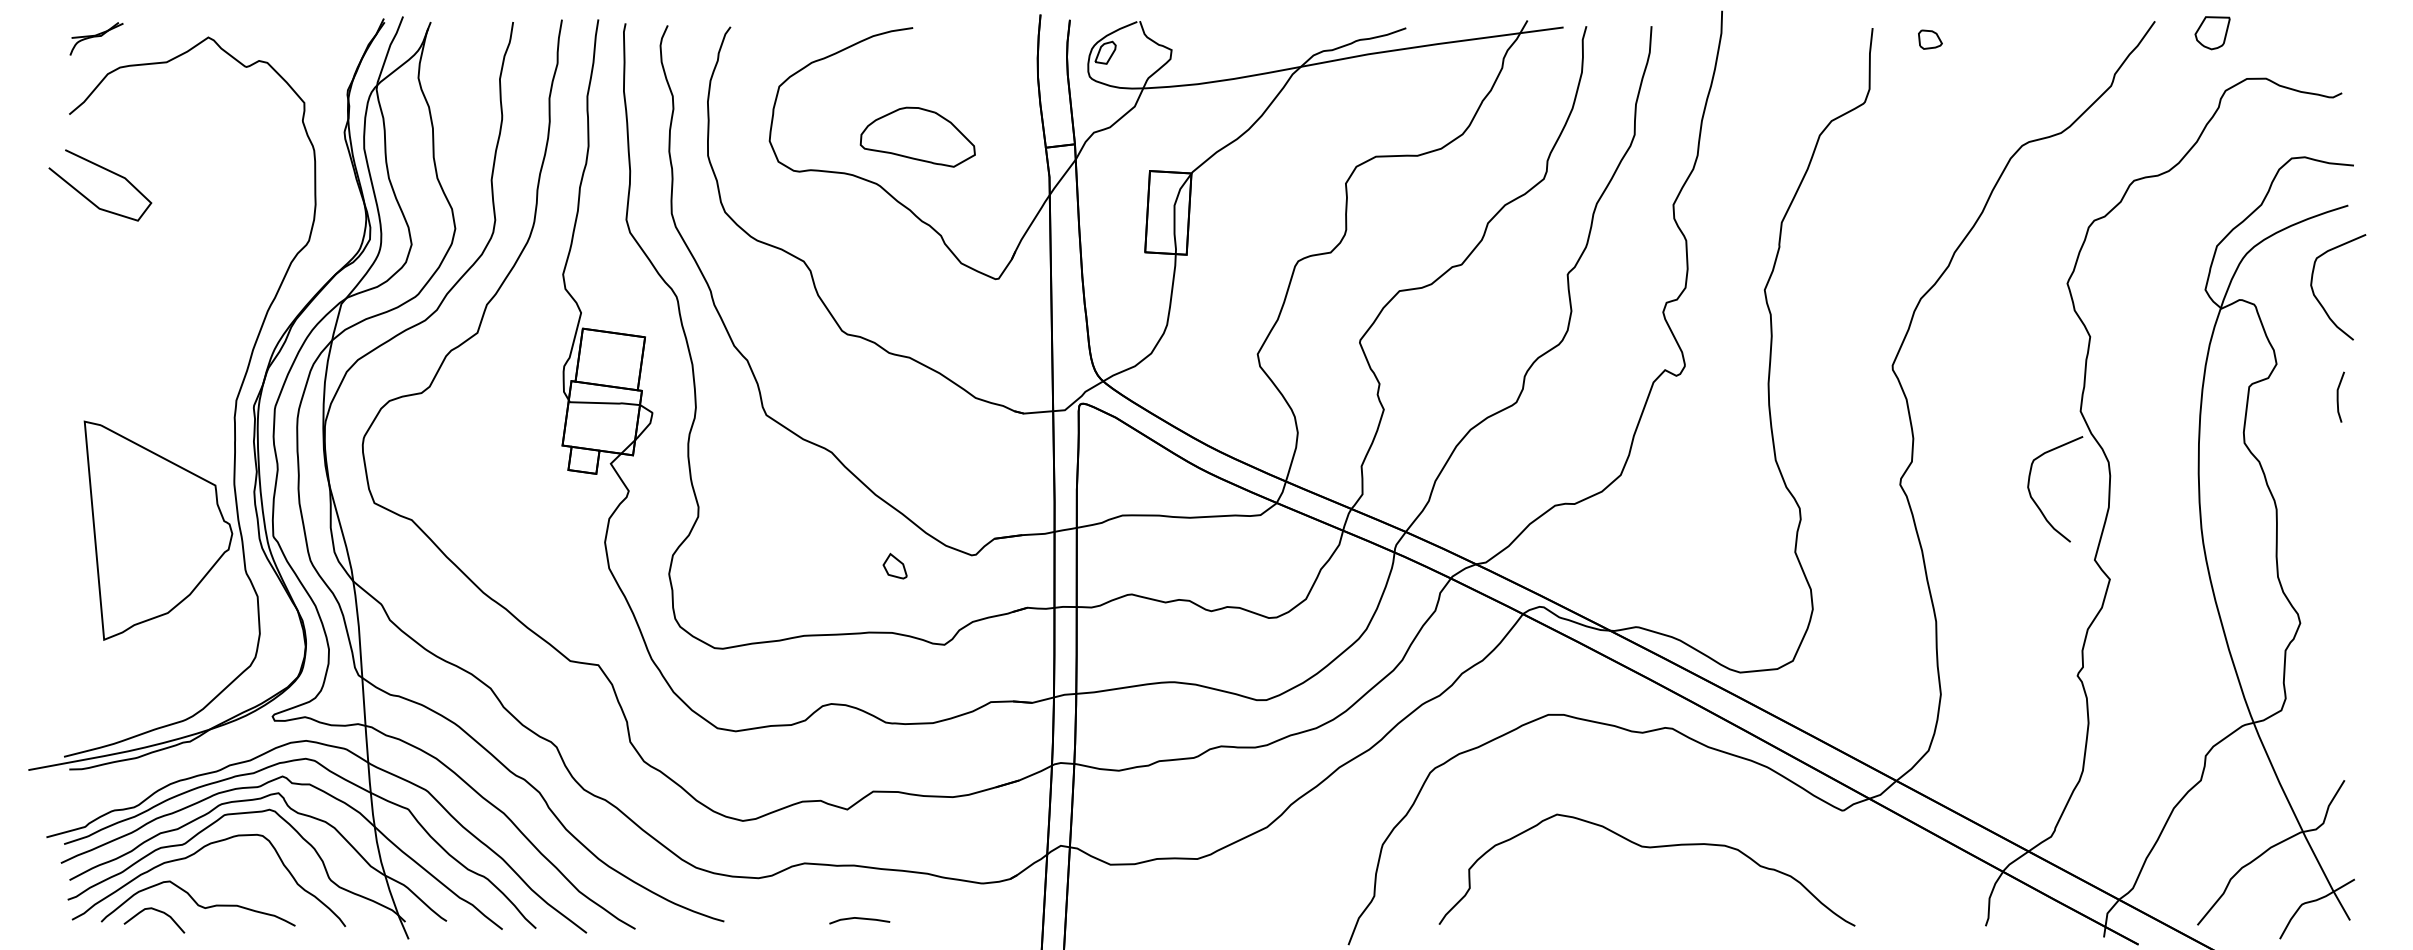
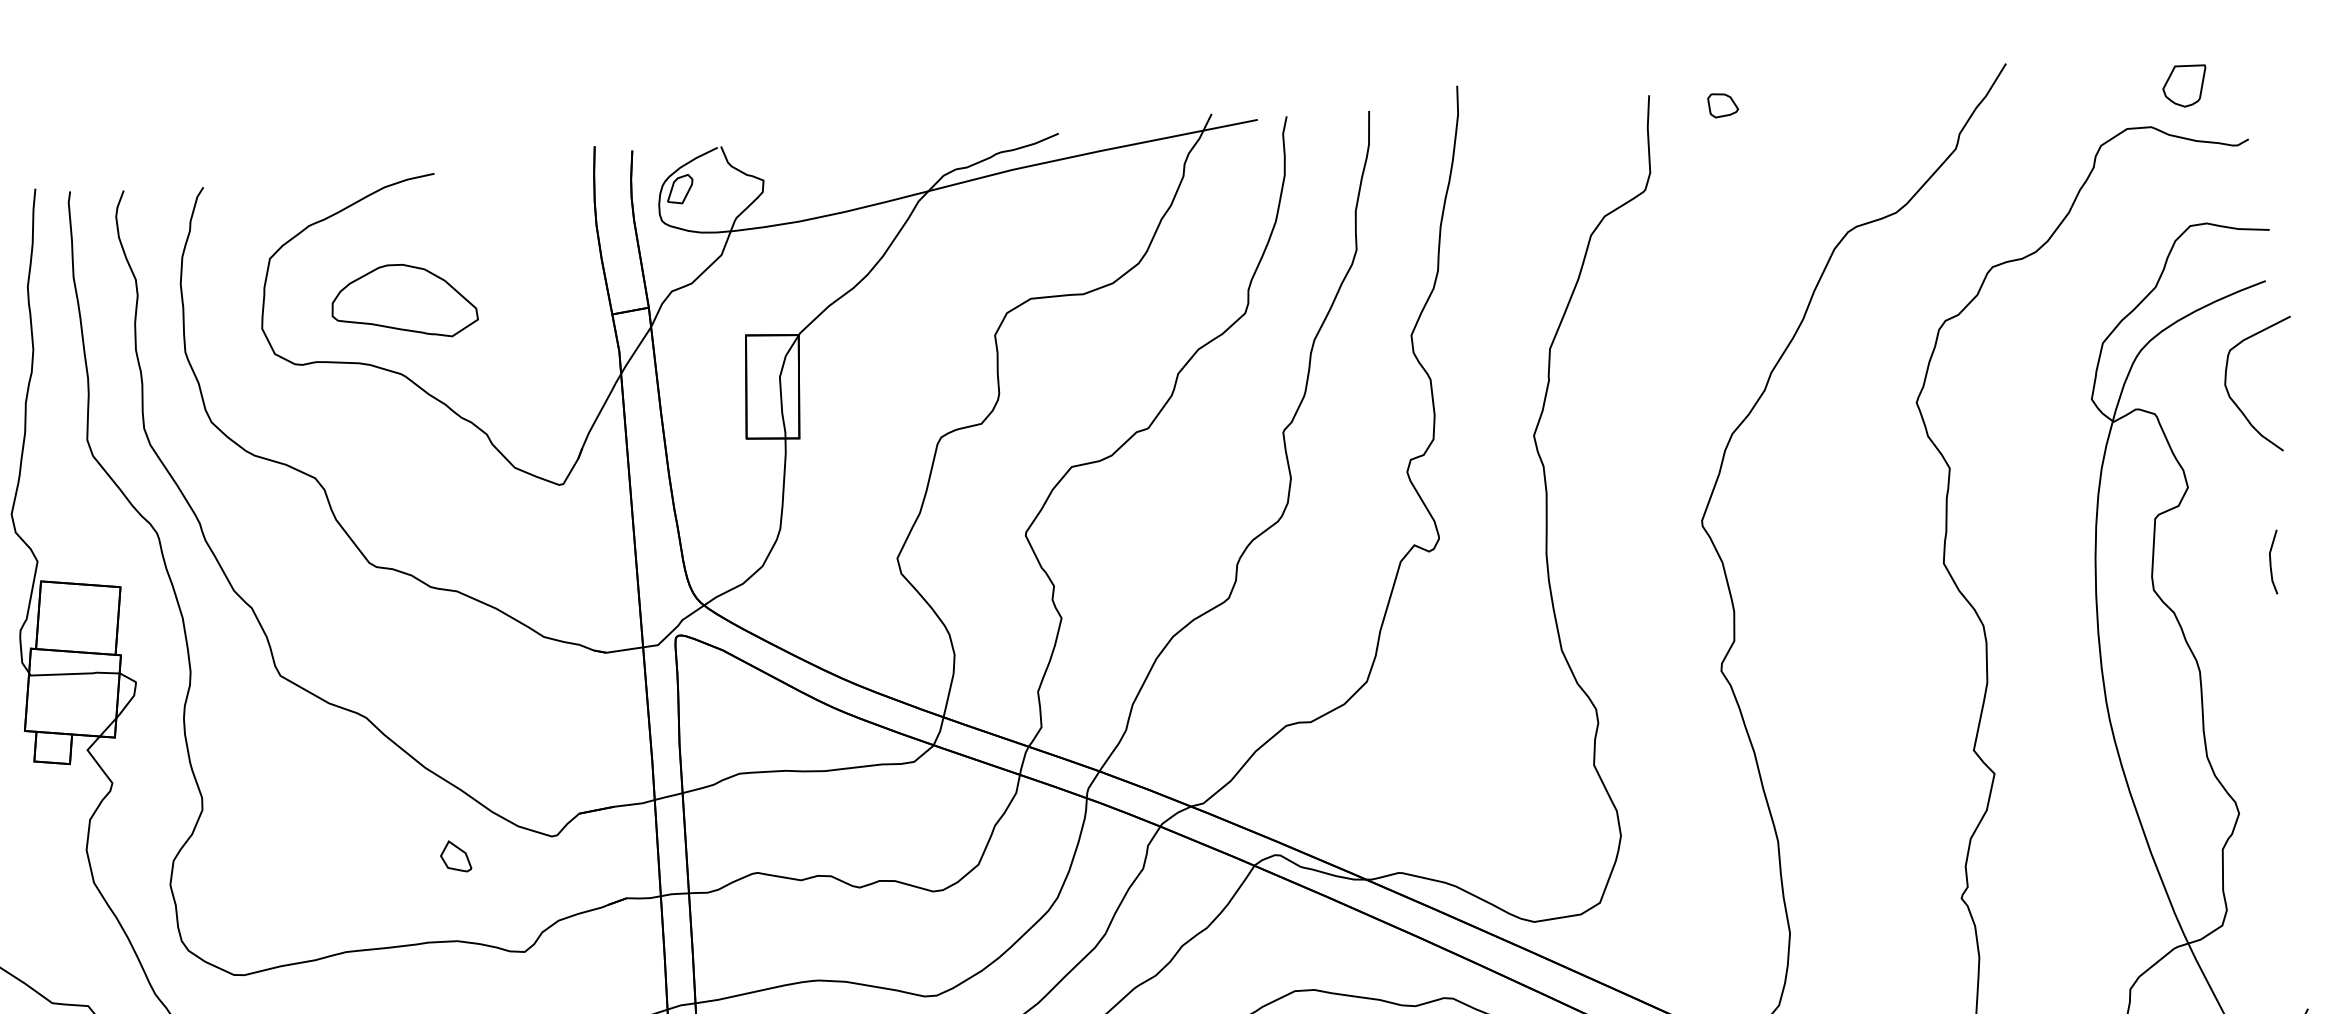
part: (2212, 33) -> (2184, 86), moved
part: (917, 136) -> (403, 300), moved
line: (2338, 396) -> (2271, 561), moved
curve: (2036, 502) -> (1895, 682), removed

